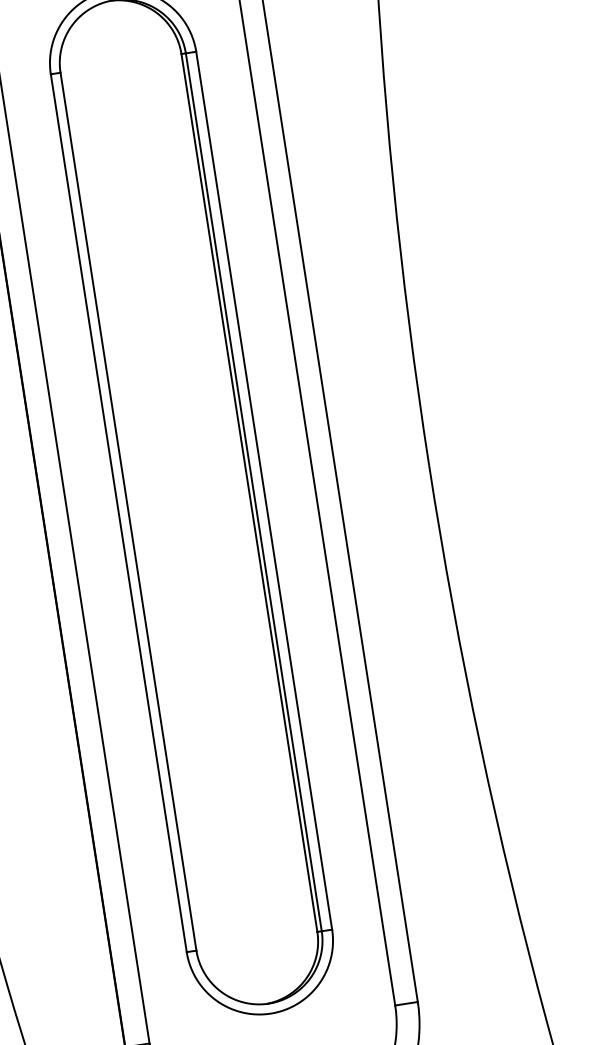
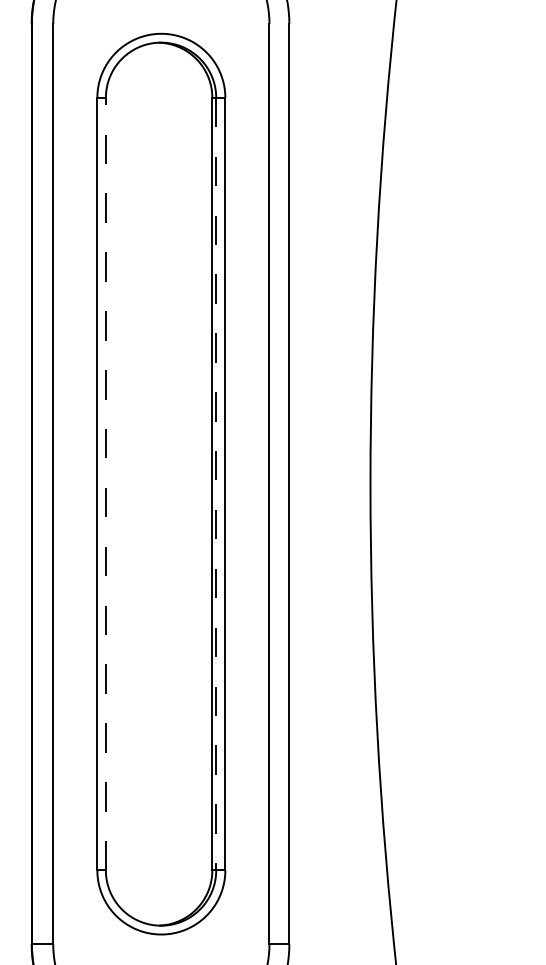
line: (254, 492) -> (216, 484), solid -> dashed
line: (127, 511) -> (105, 483), solid -> dashed

